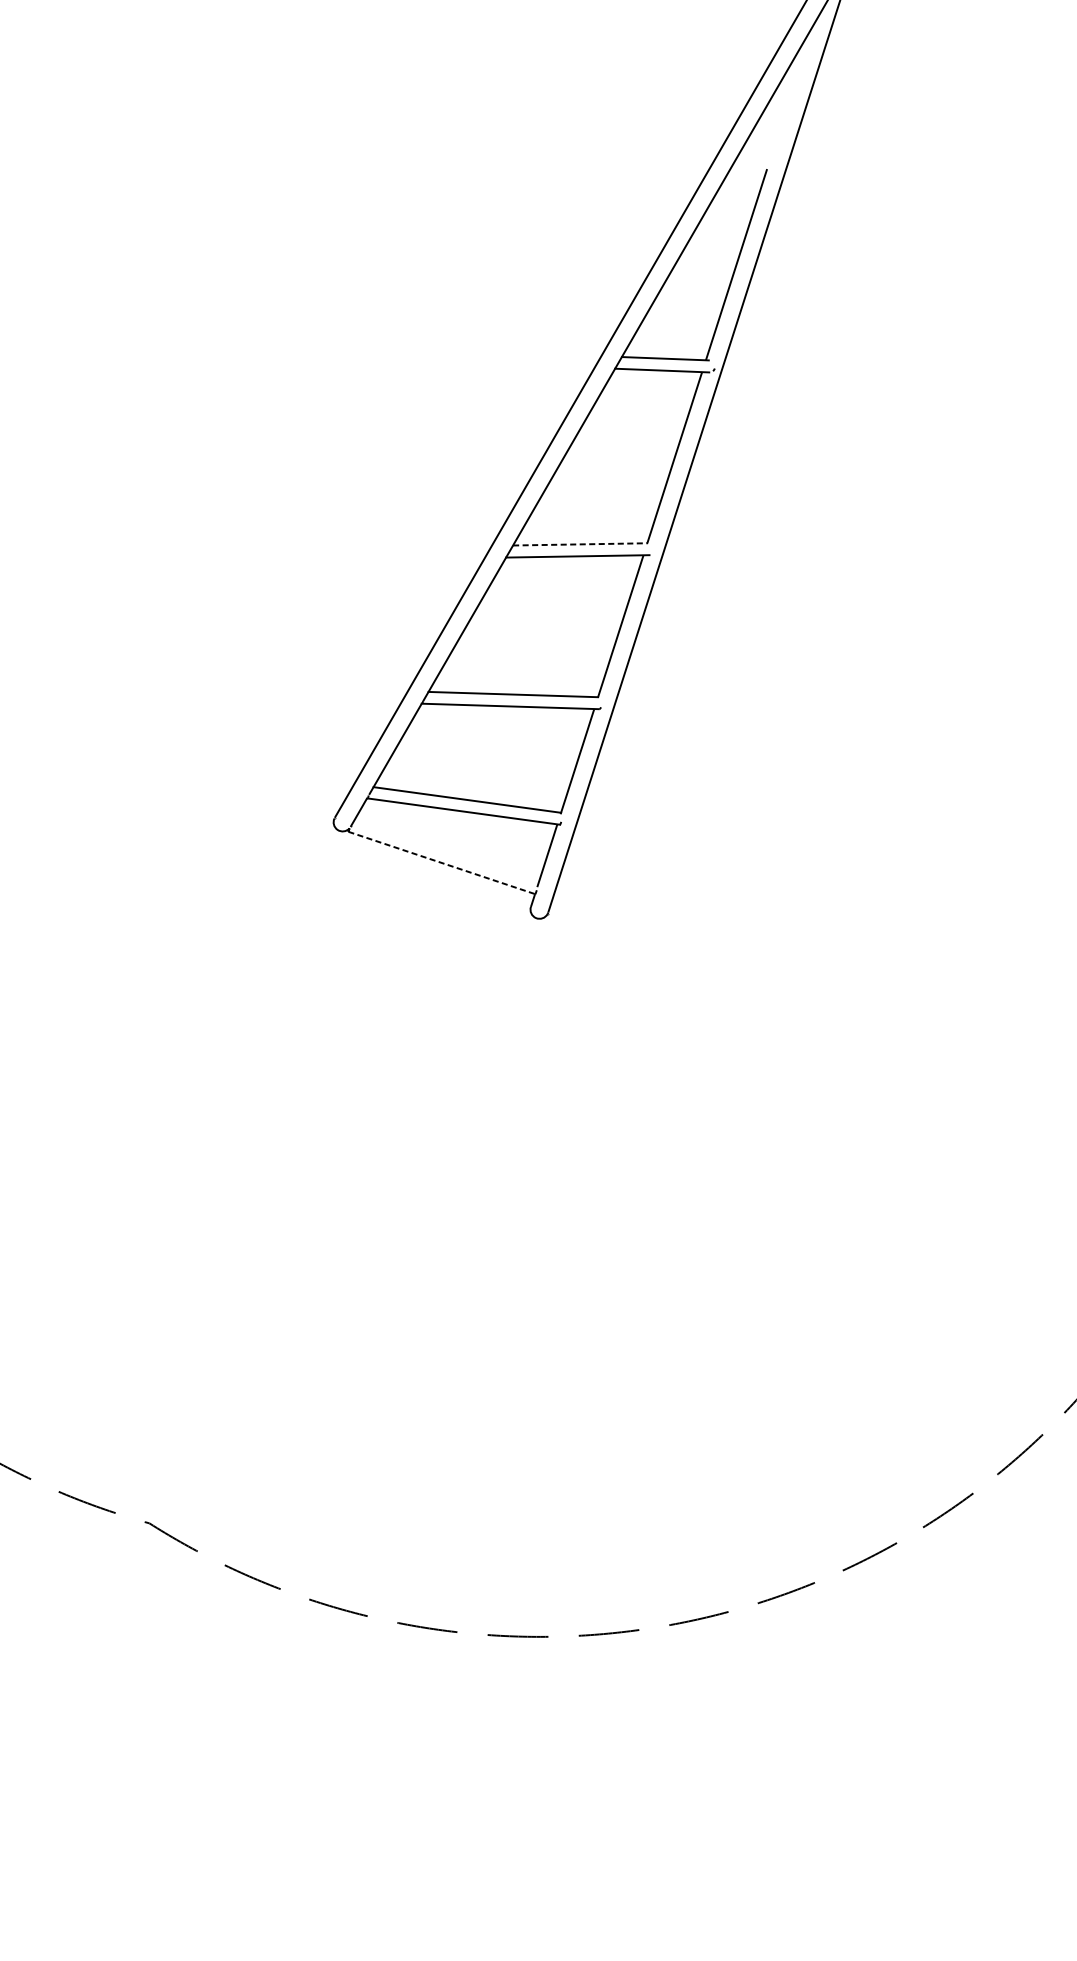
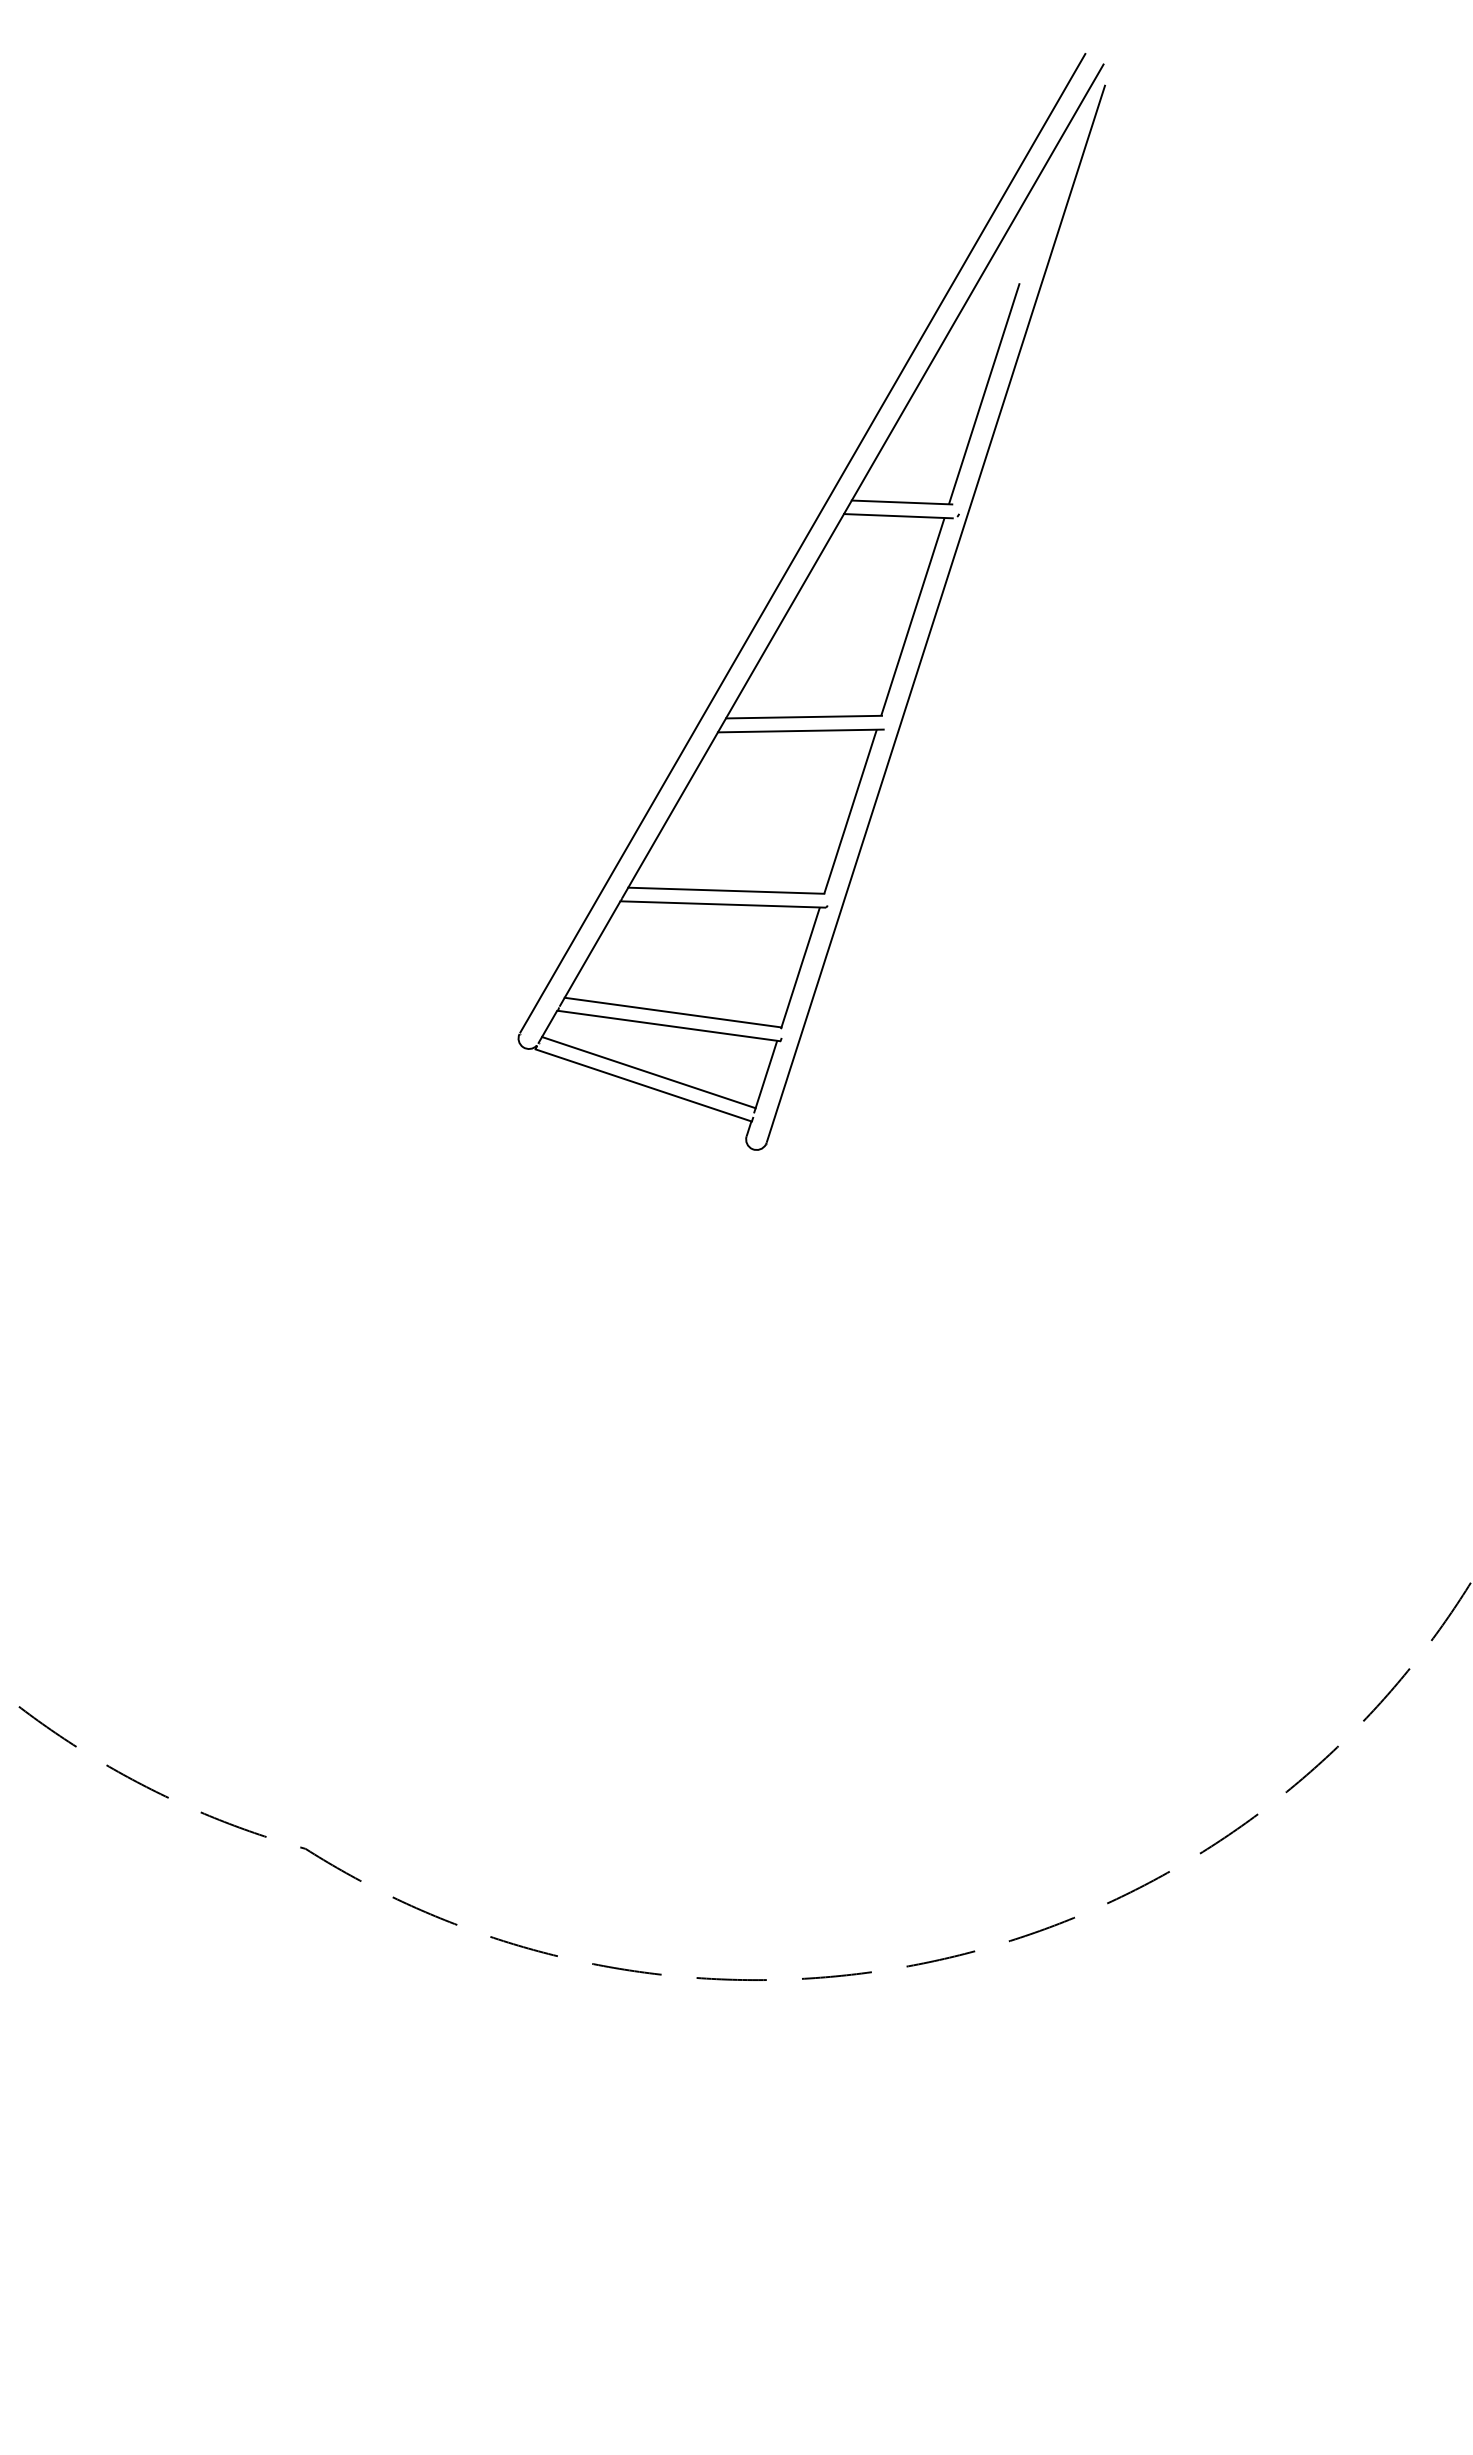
line: (580, 544) -> (804, 717), dashed -> solid
line: (446, 851) -> (648, 1072), added
line: (441, 863) -> (643, 1085), dashed -> solid

